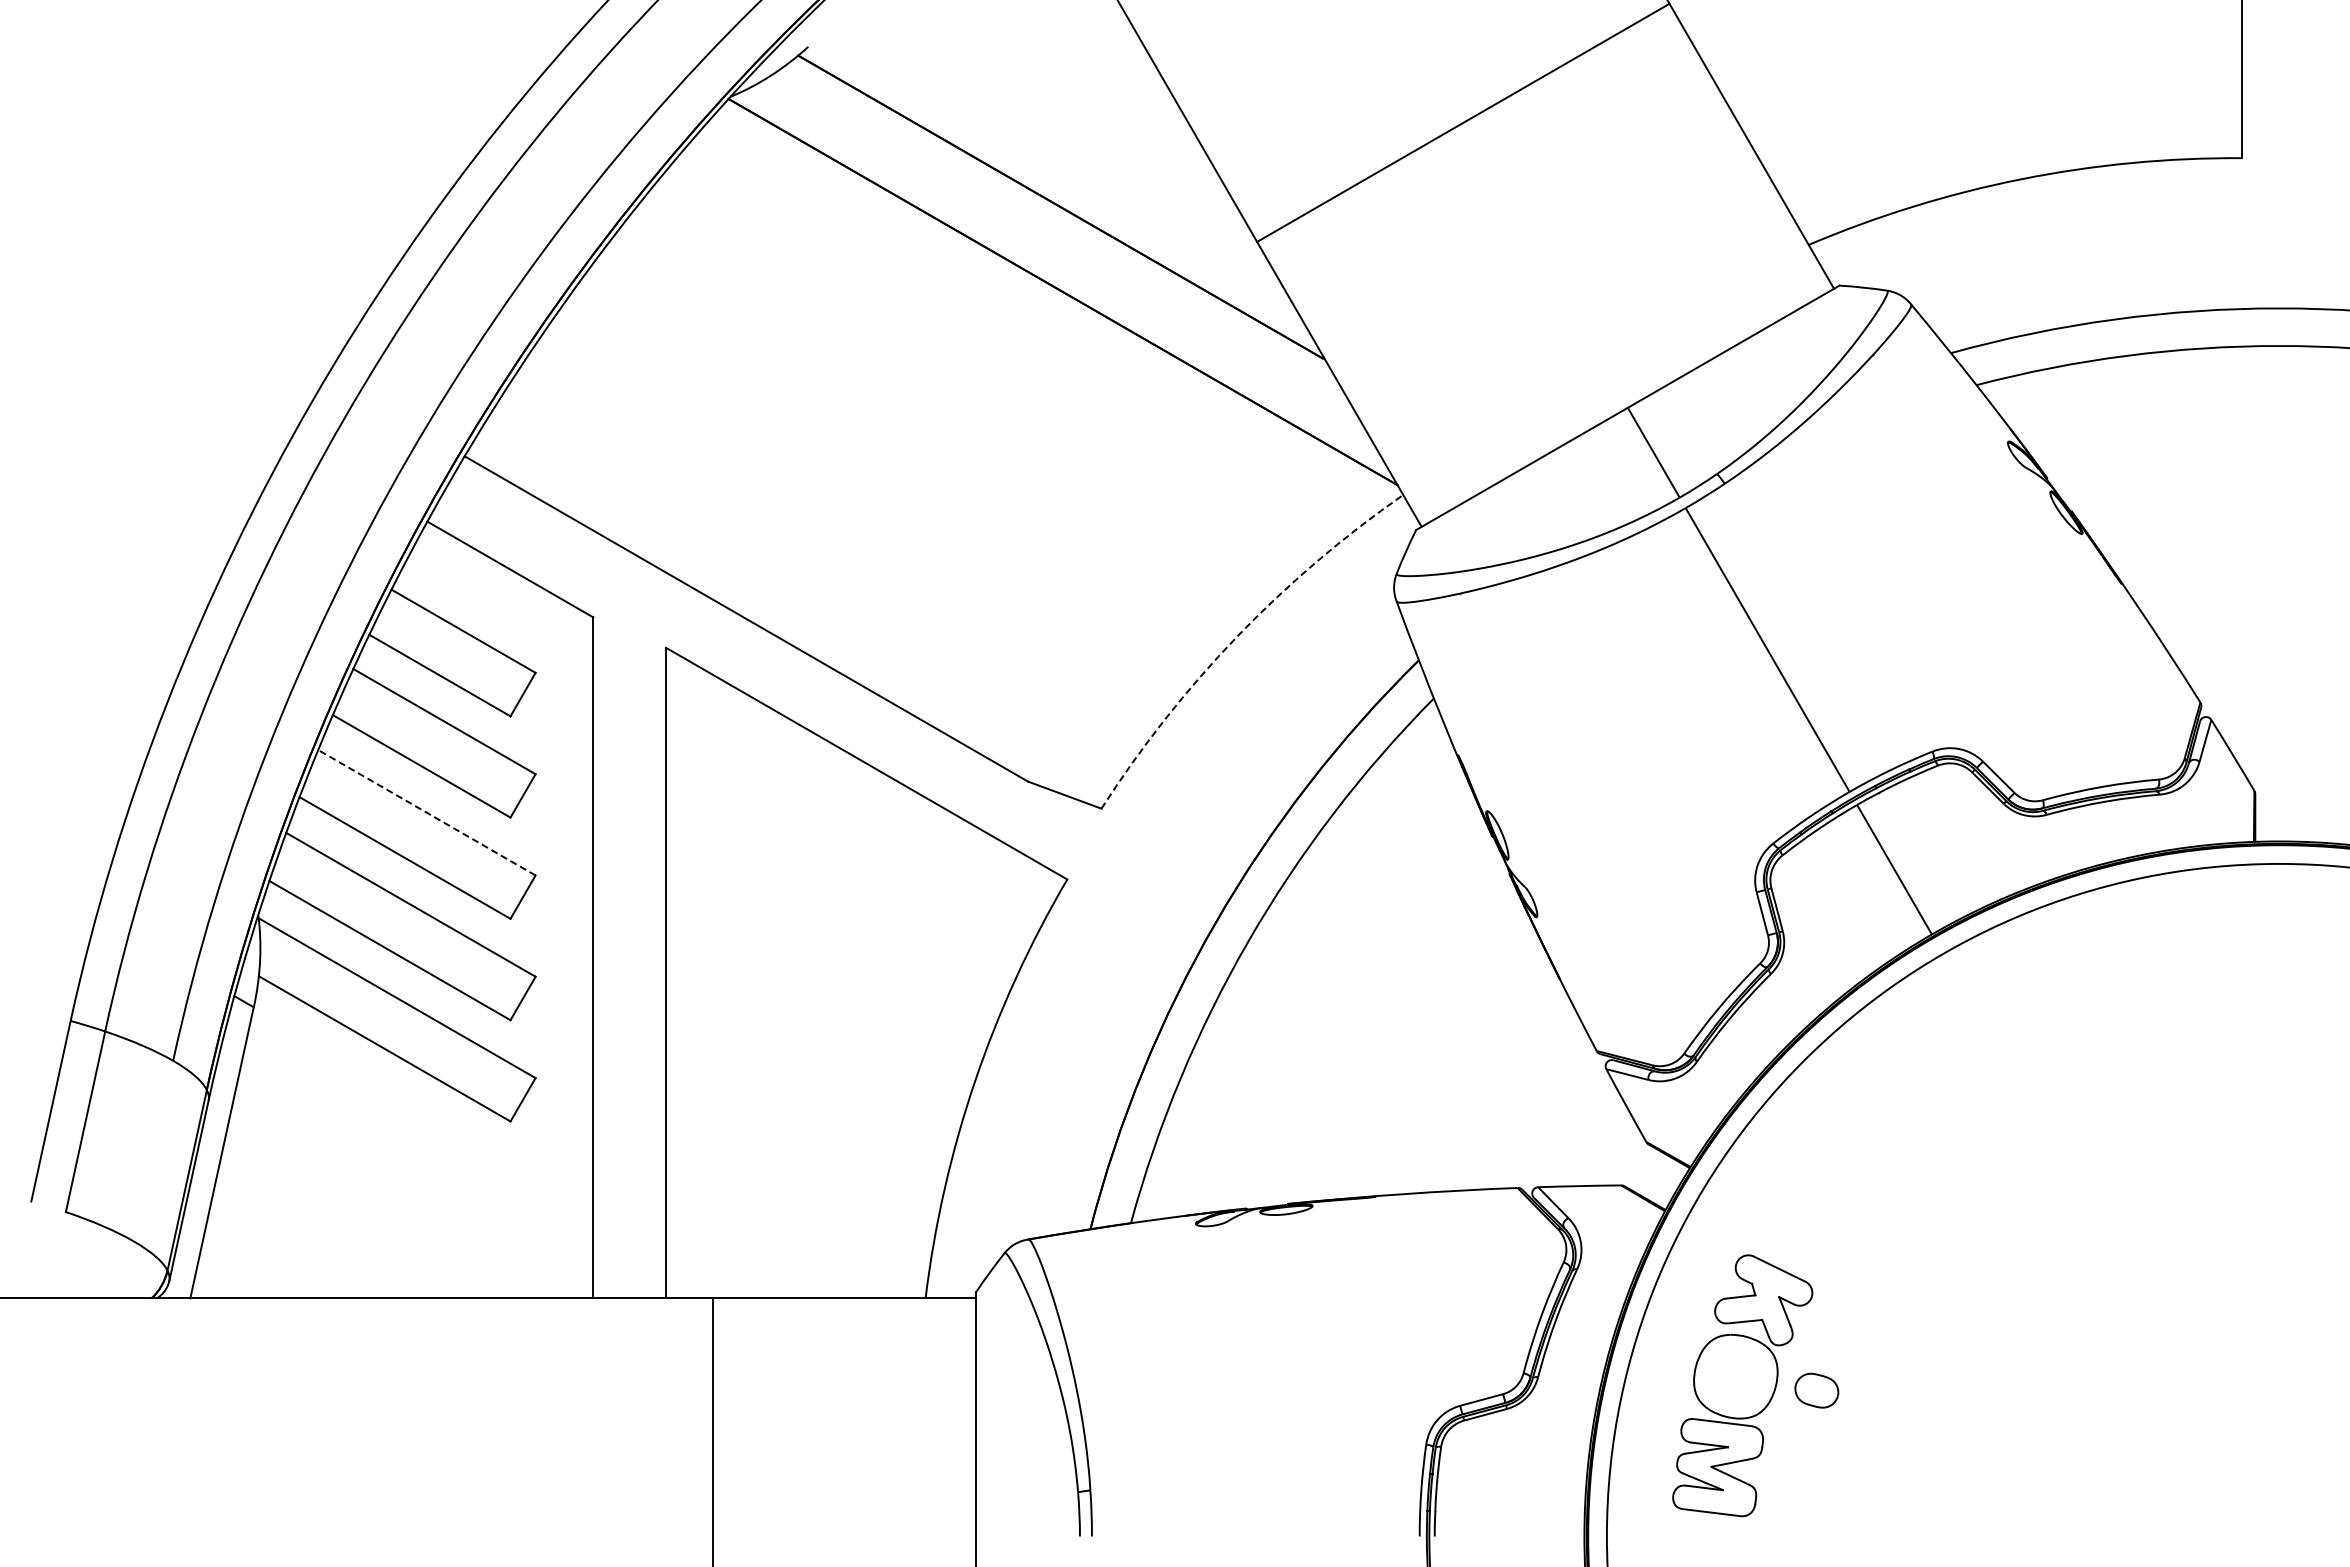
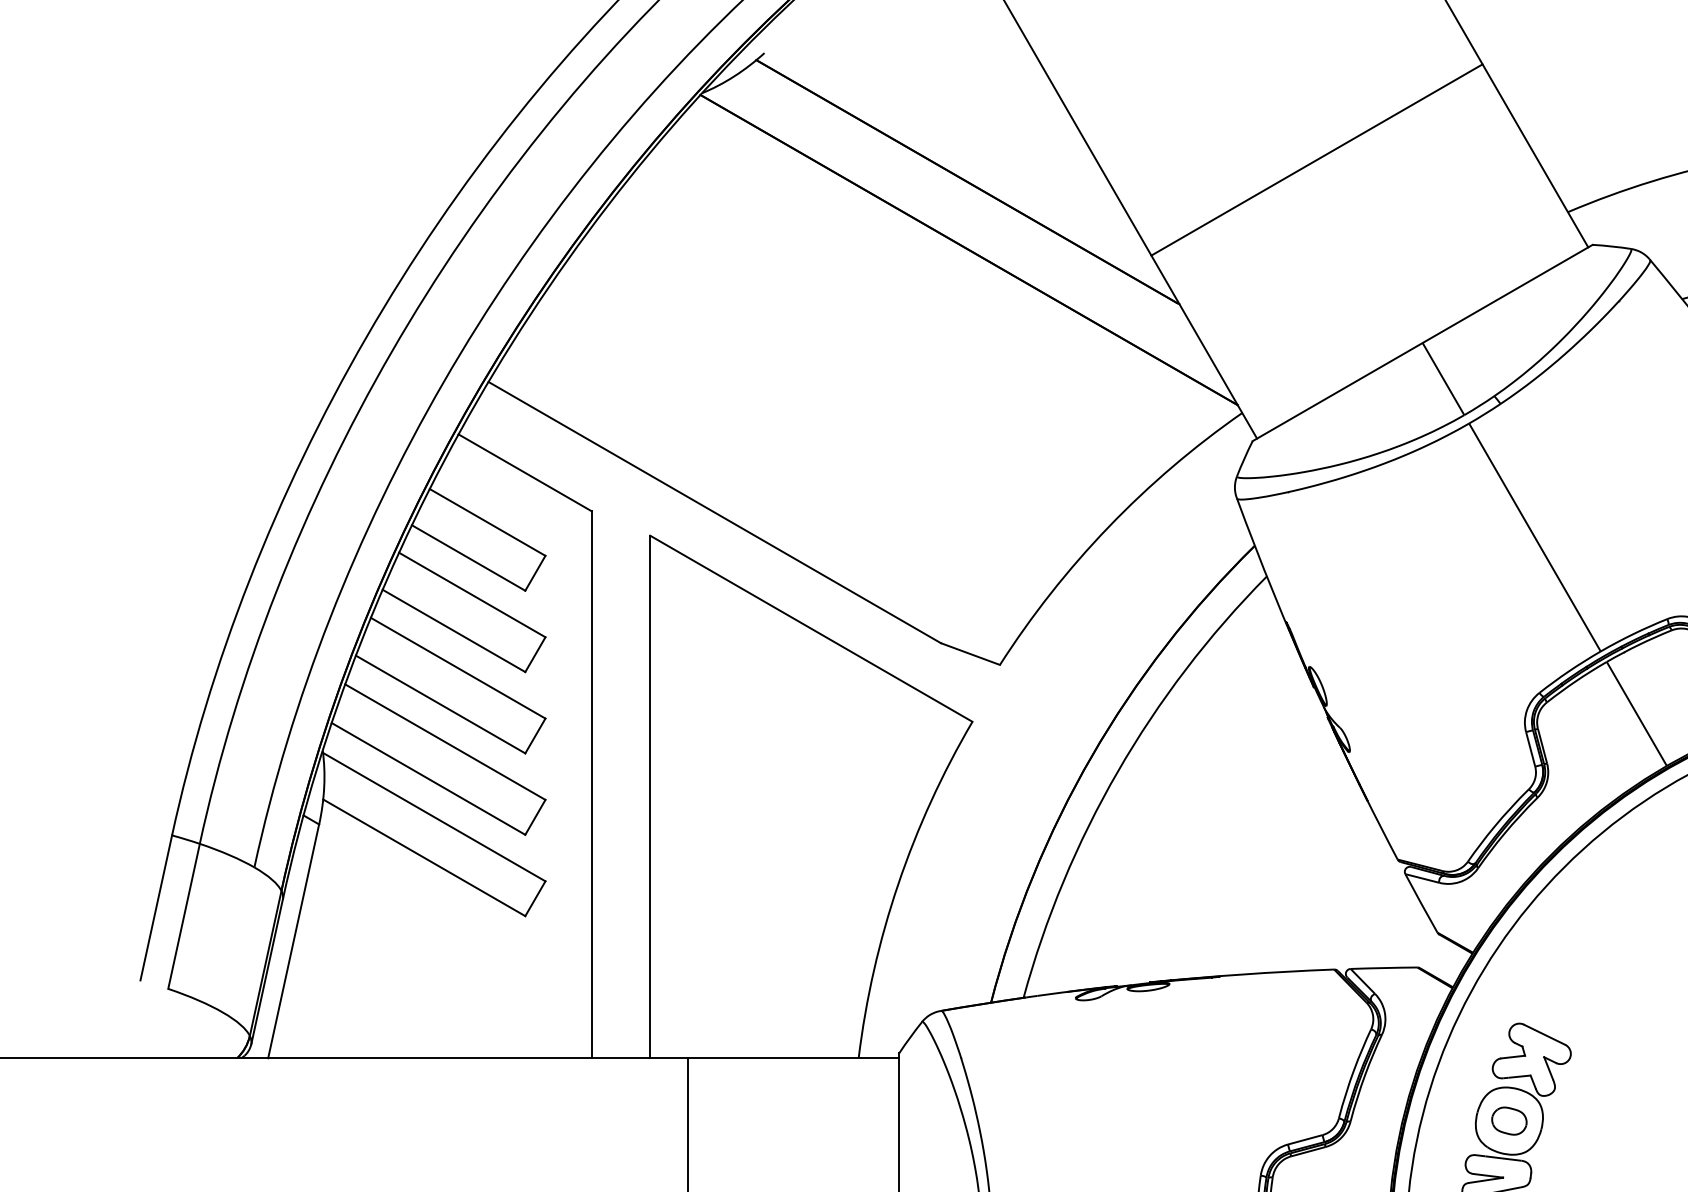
line: (1463, 122) -> (1317, 159), moved
arc: (1236, 636) -> (1108, 526), dashed -> solid
line: (426, 812) -> (457, 668), dashed -> solid
part: (1816, 1390) -> (1509, 1120), moved

